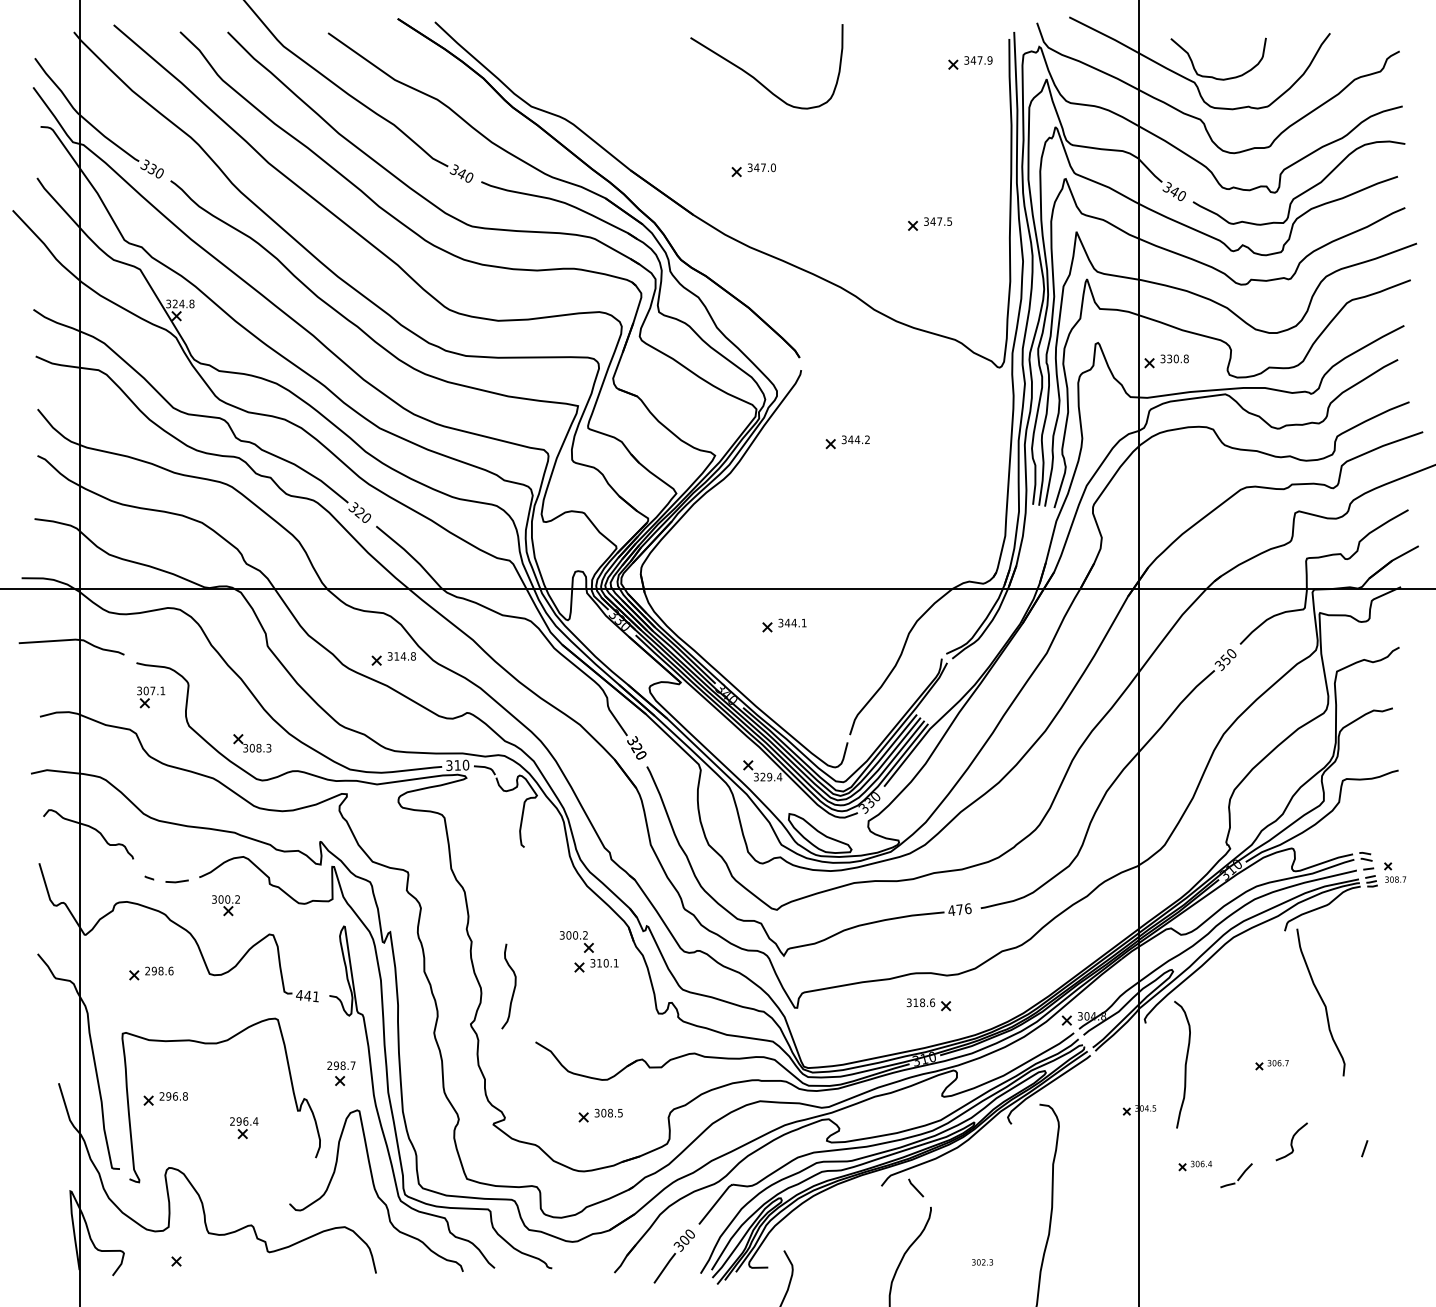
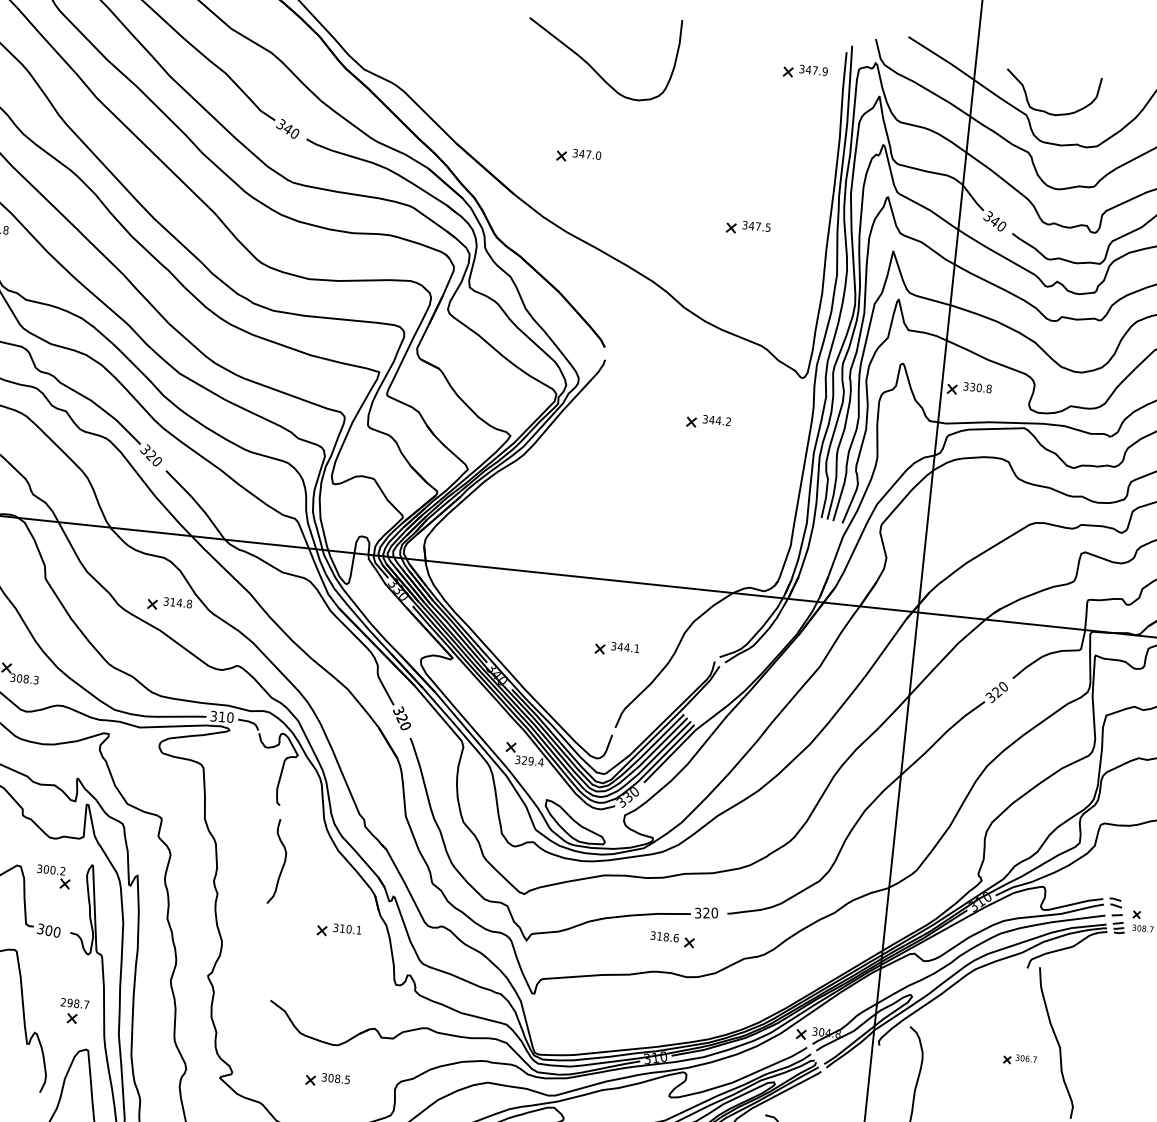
part: (847, 442) -> (708, 422), moved
part: (784, 625) -> (617, 649), moved
text: (1225, 659) -> (996, 691), 350 -> 320
text: (959, 909) -> (706, 912), 476 -> 320
part: (576, 941) -> (53, 876), moved
curve: (513, 988) -> (282, 864), moved
text: (307, 995) -> (48, 930), 441 -> 300
part: (928, 1004) -> (672, 939), moved
part: (1271, 1065) -> (1019, 1060), moved

